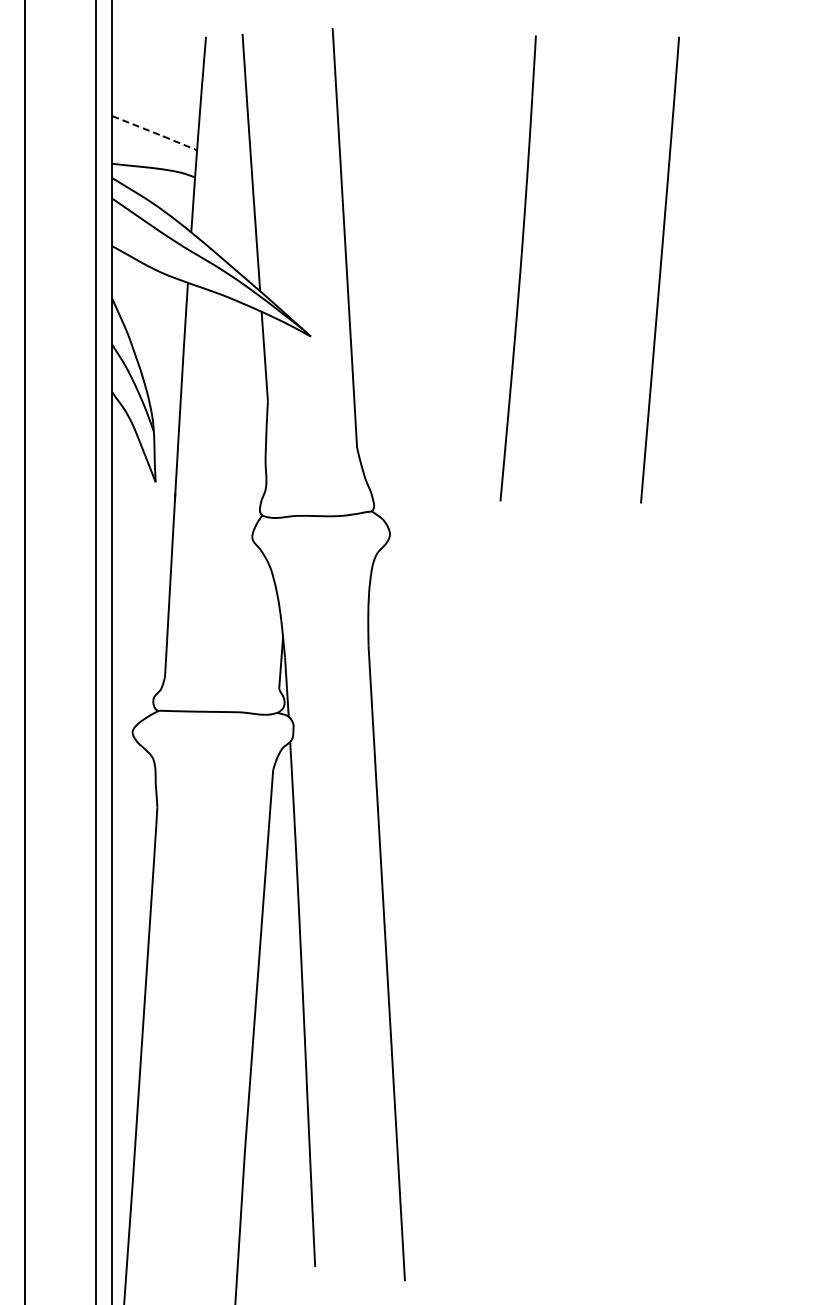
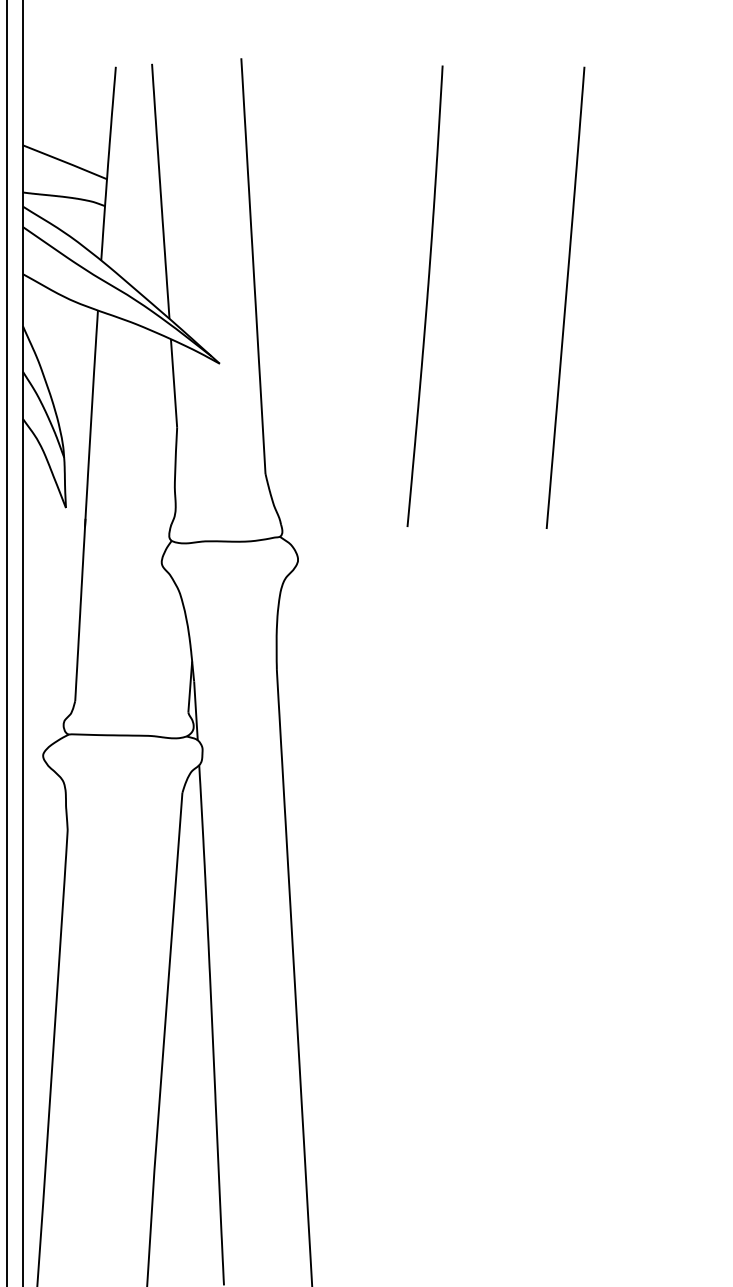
line: (155, 133) -> (65, 162), dashed -> solid

